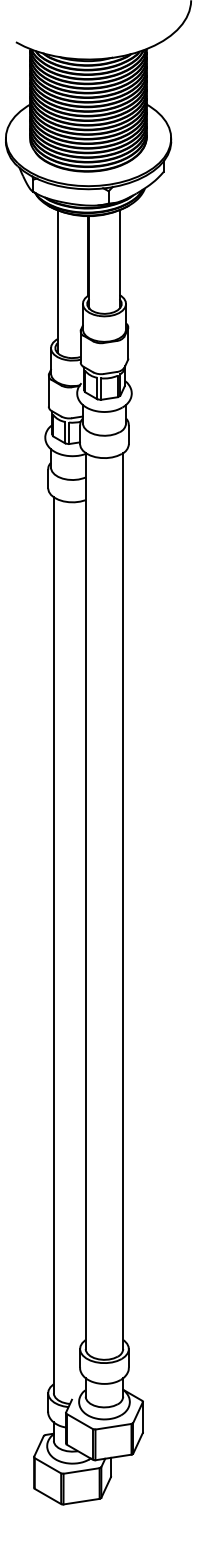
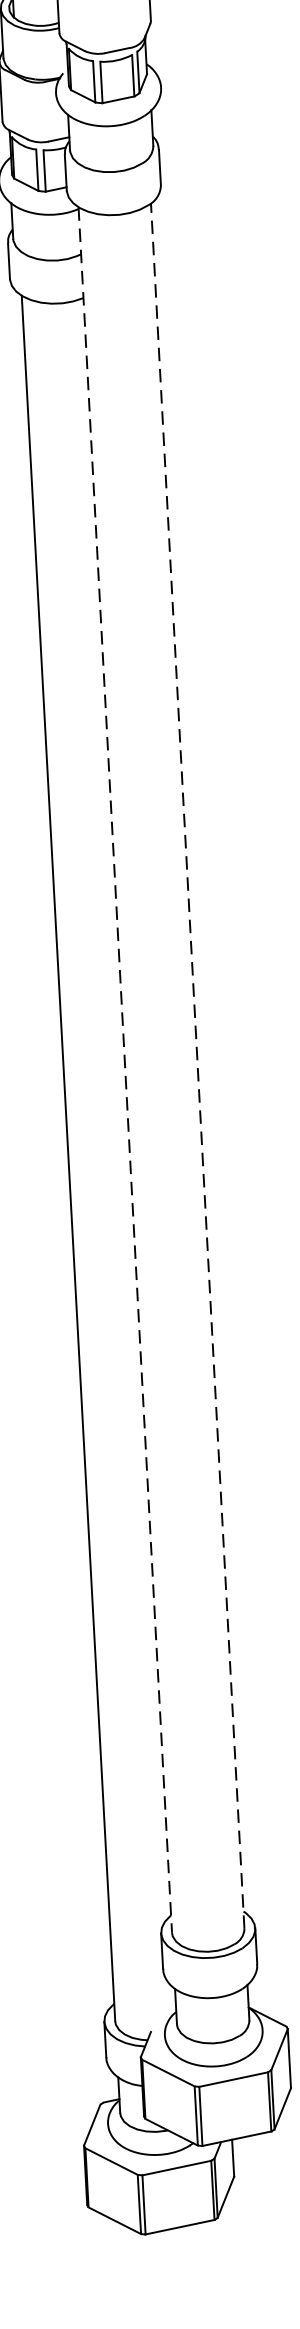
line: (85, 901) -> (124, 1070), solid -> dashed
line: (123, 901) -> (198, 1066), solid -> dashed

